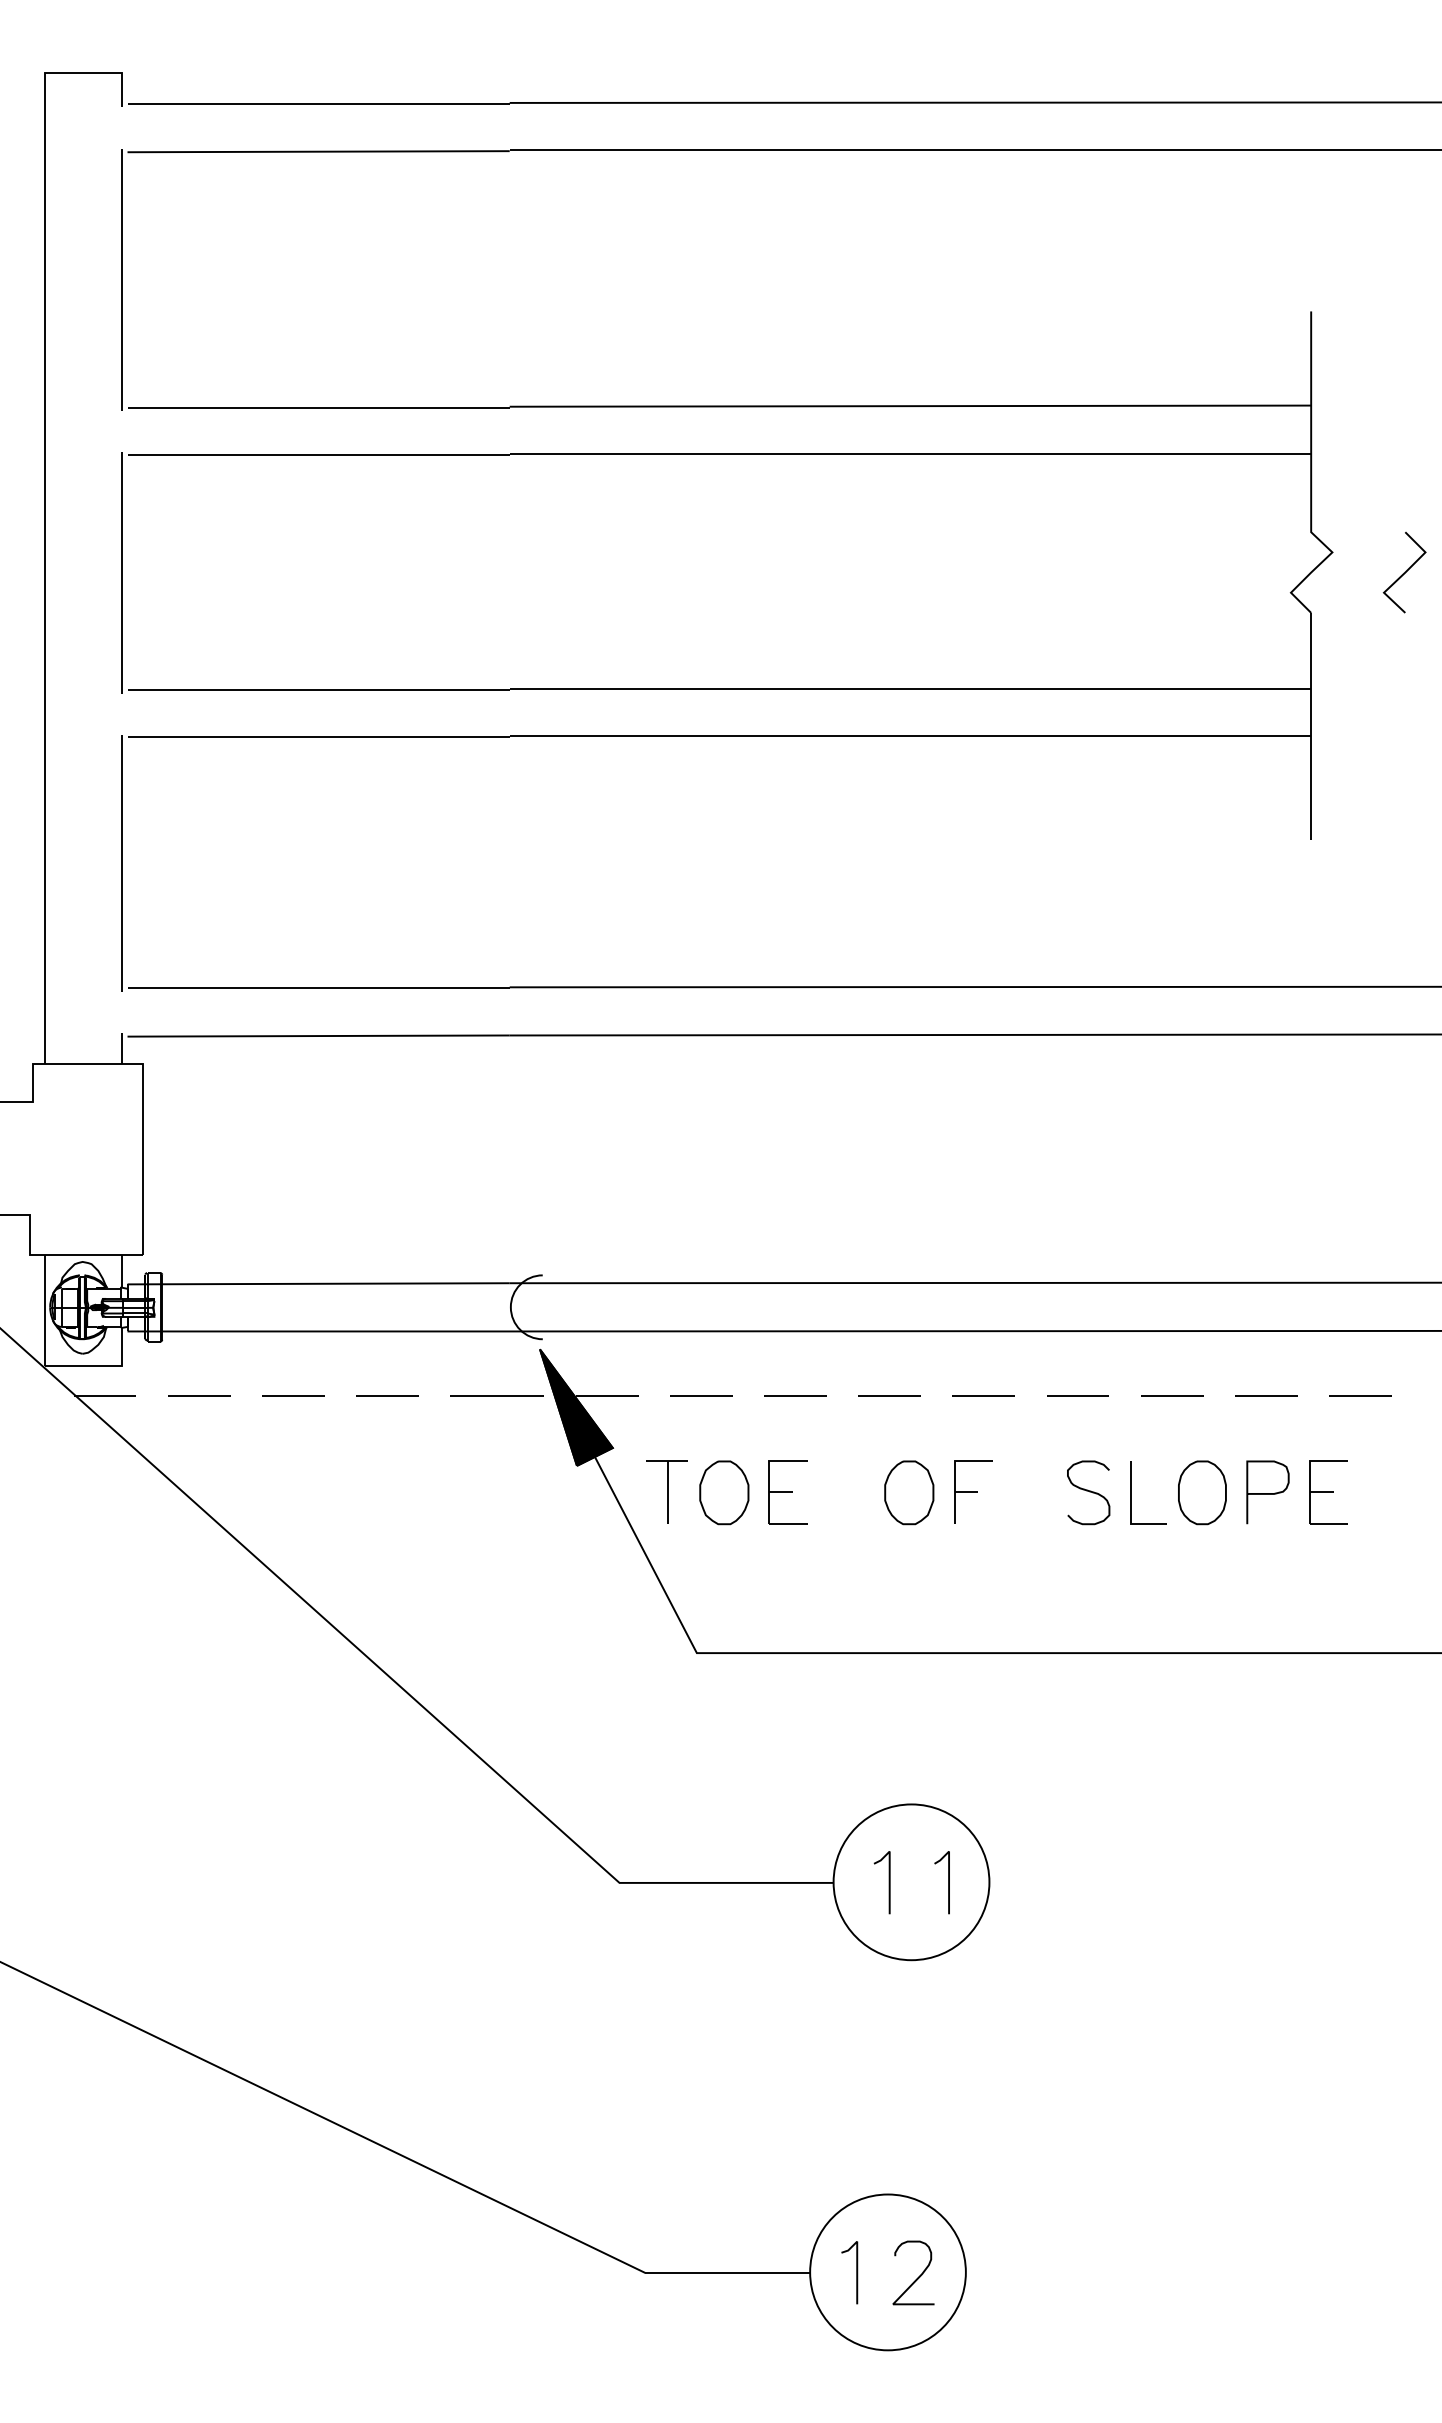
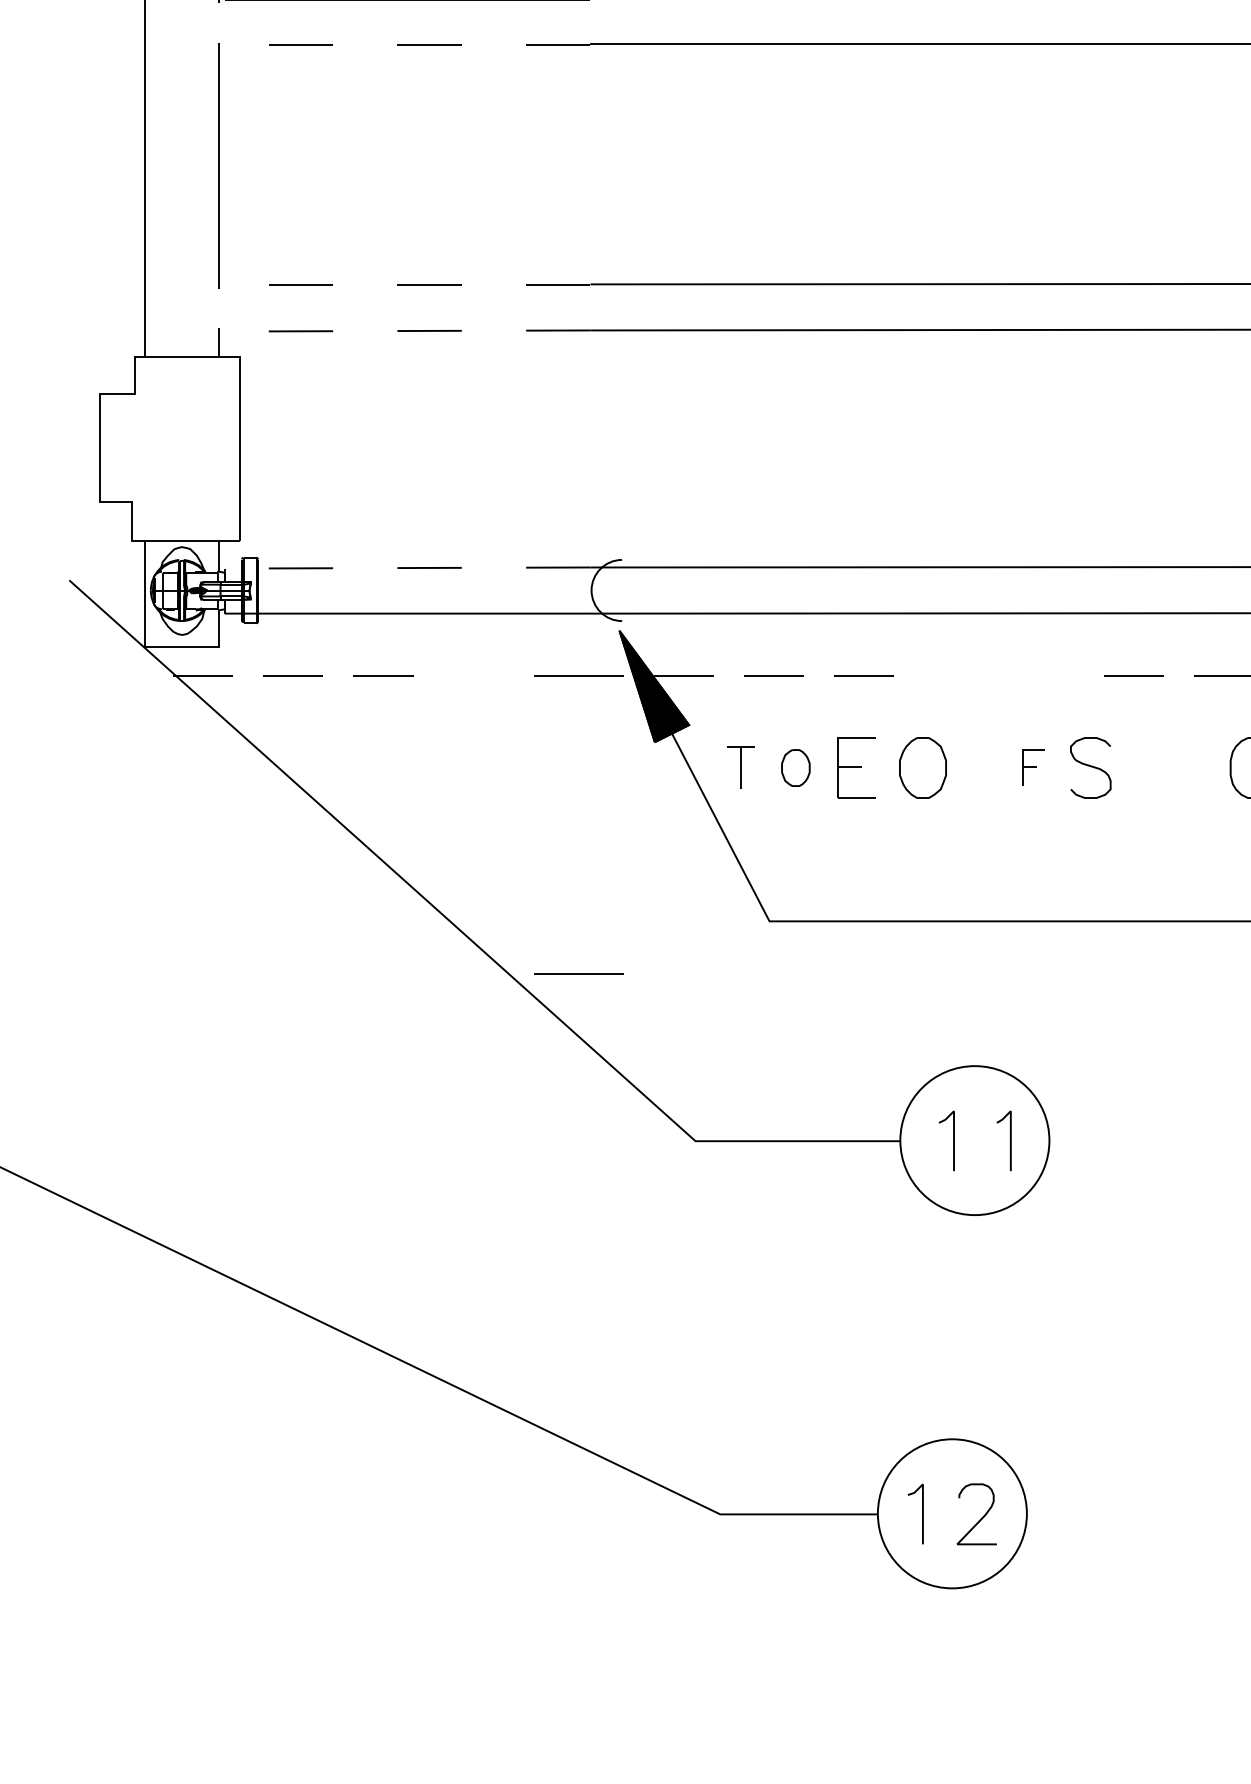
line: (318, 737) -> (407, 45), solid -> dashed
line: (318, 988) -> (407, 285), solid -> dashed
line: (318, 1036) -> (407, 331), solid -> dashed
line: (318, 1283) -> (407, 567), solid -> dashed
line: (387, 1395) -> (473, 674), removed
line: (889, 1395) -> (953, 674), removed
line: (983, 1395) -> (1043, 674), removed
part: (666, 1491) -> (740, 766), size x0.7
part: (973, 1491) -> (1034, 766), size x0.6
curve: (1088, 1491) -> (1090, 766), moved
part: (724, 1492) -> (795, 767), size x0.6
part: (909, 1492) -> (923, 767), moved
line: (1131, 1492) -> (1185, 767), removed
line: (496, 1707) -> (577, 973), added

